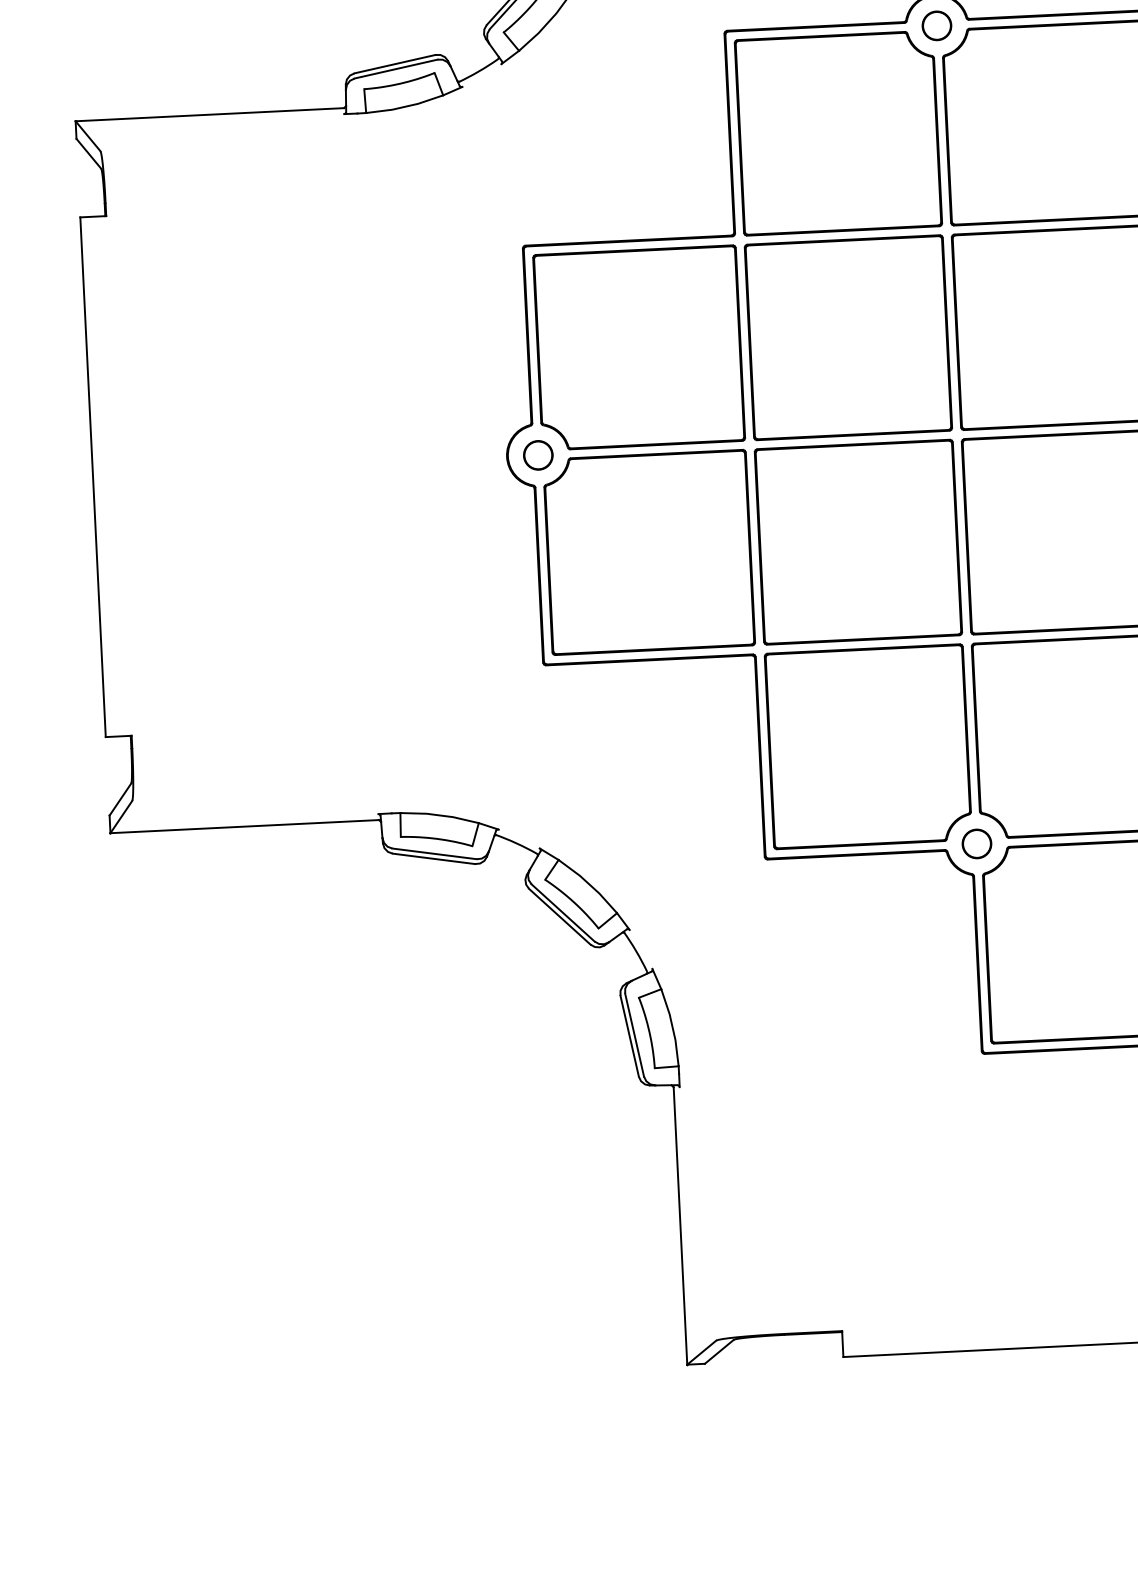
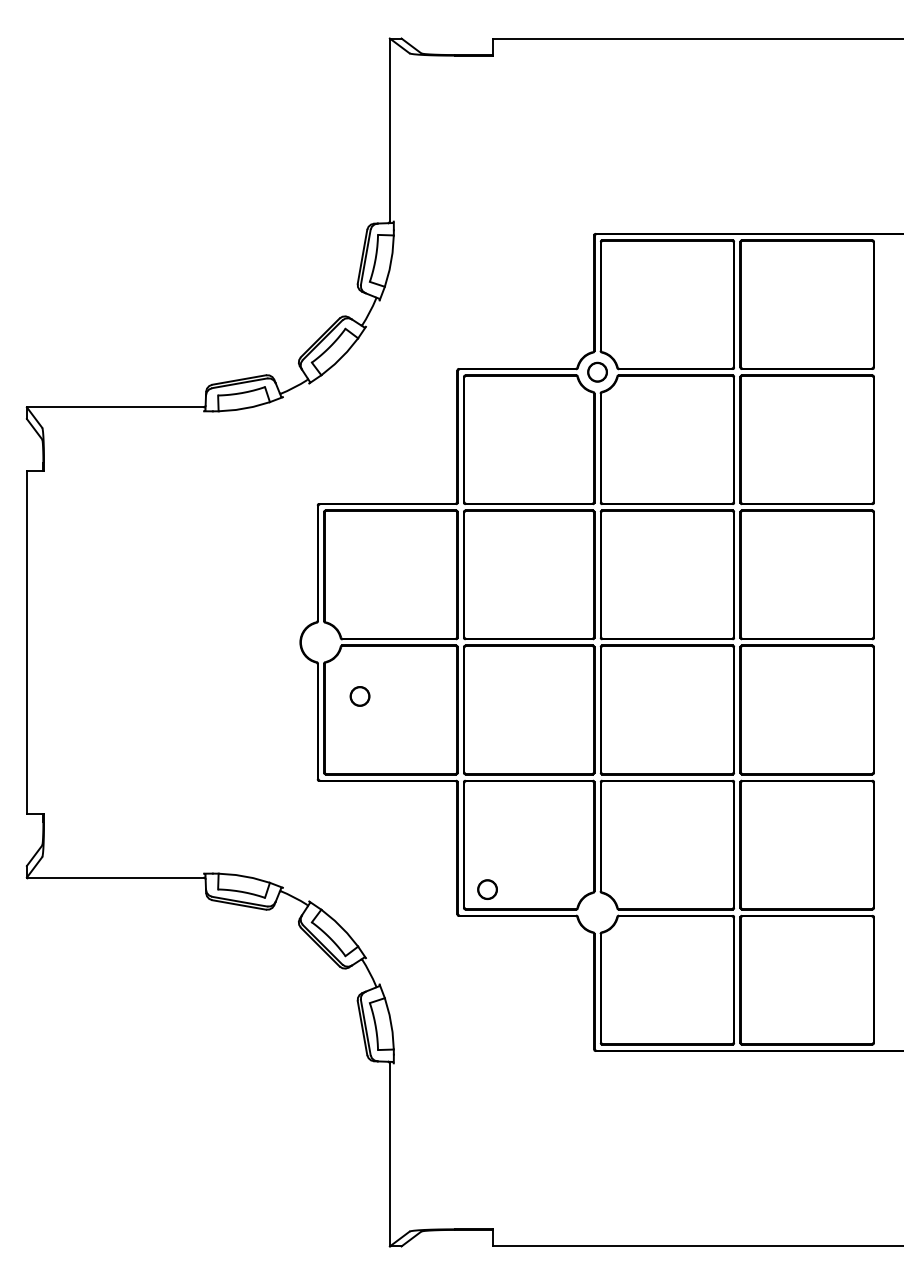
part: (537, 455) -> (359, 696), moved
circle: (976, 843) -> (487, 889), moved

